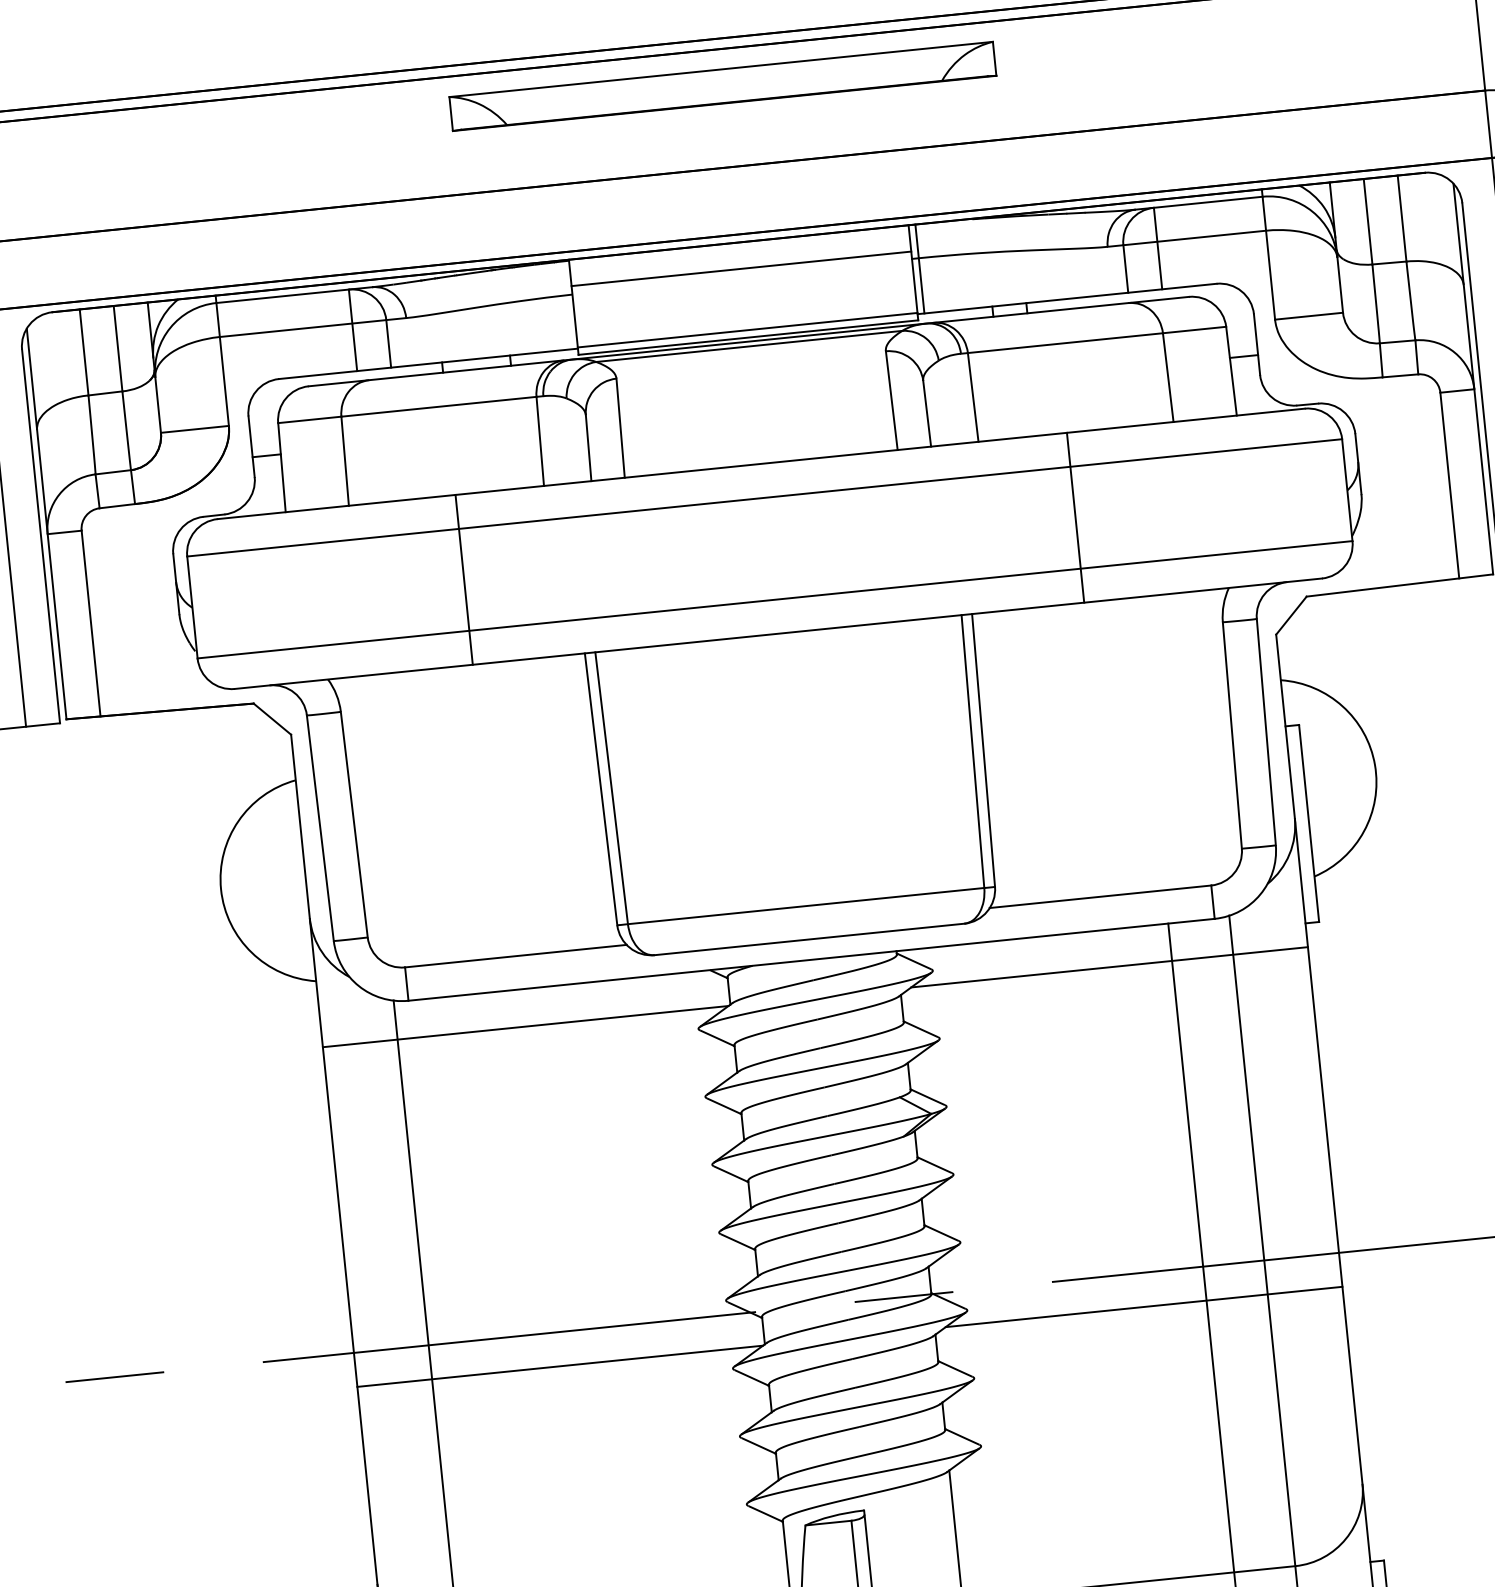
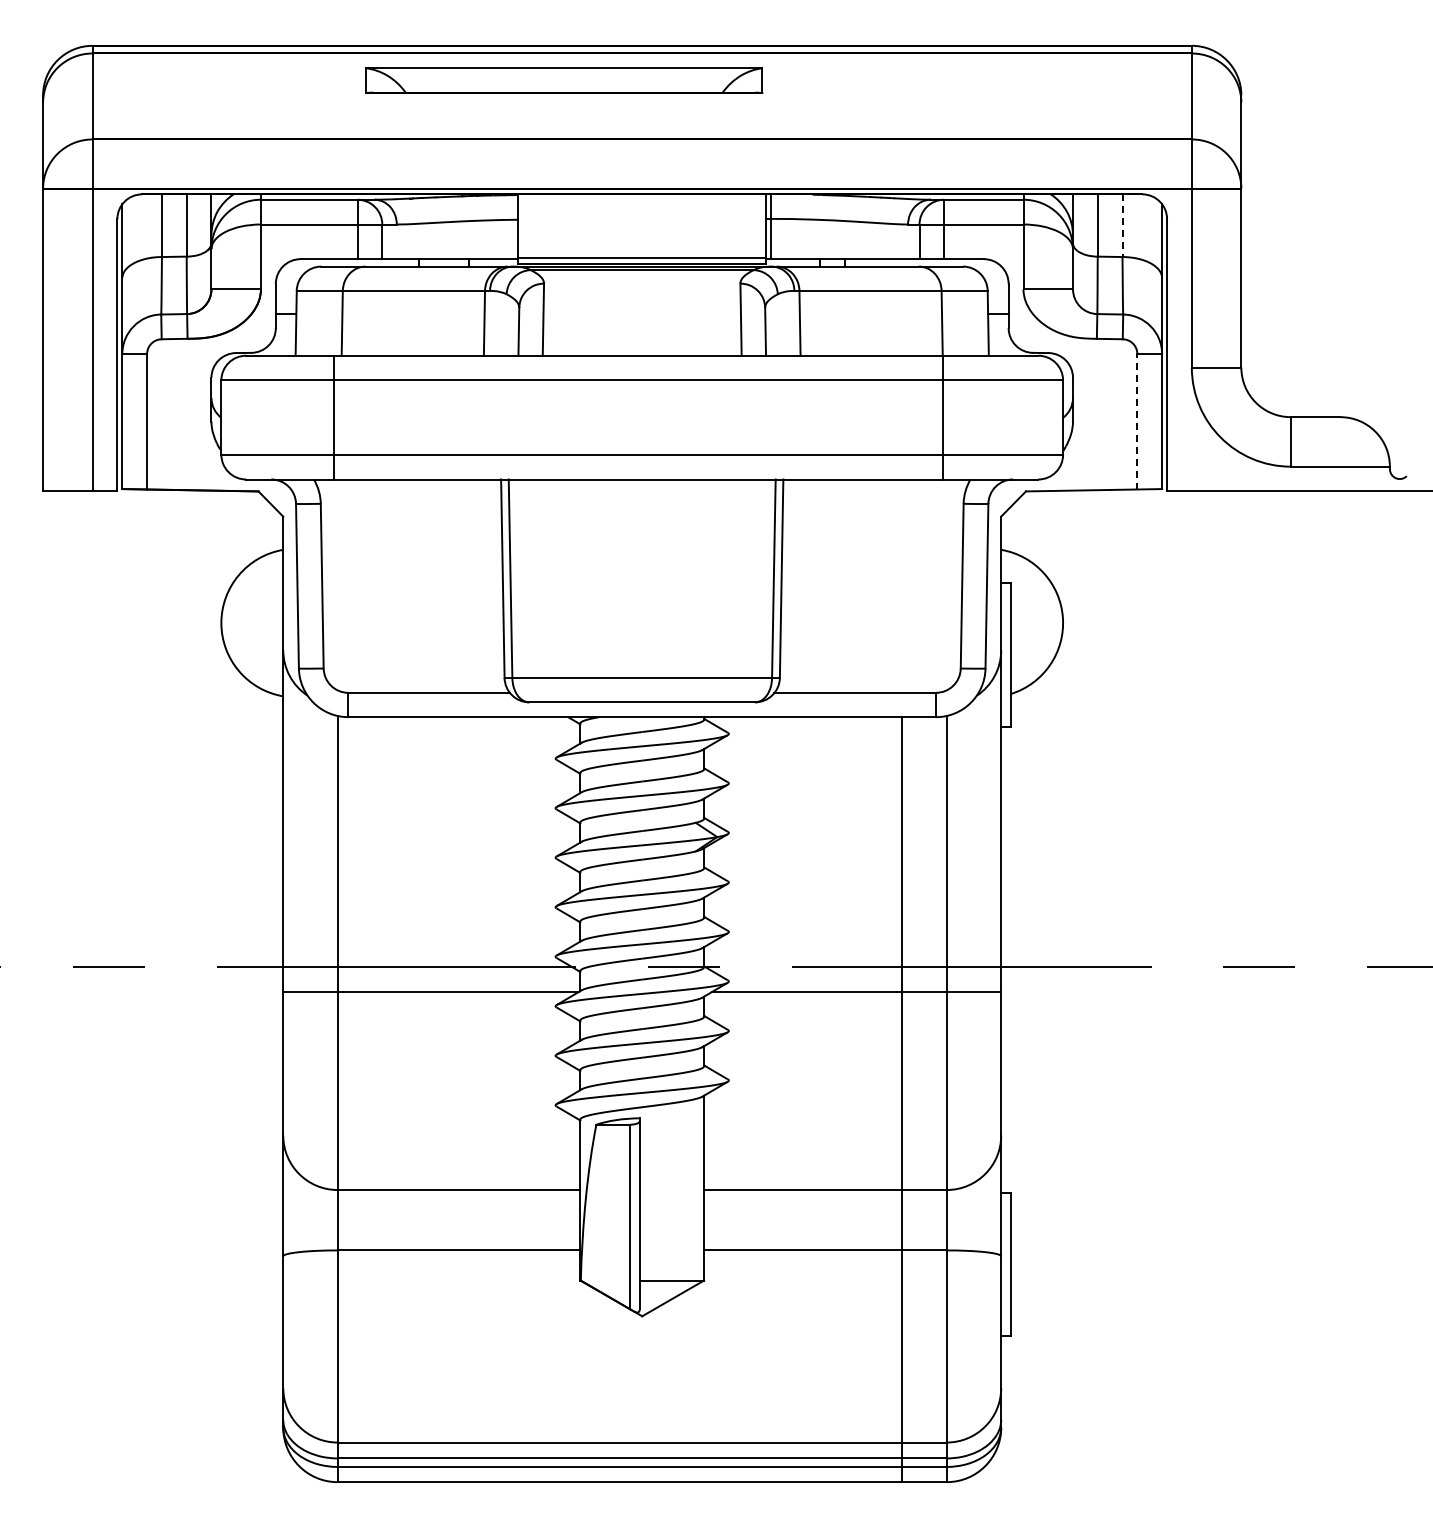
part: (723, 86) -> (564, 80), moved
line: (1402, 219) -> (1122, 226), solid -> dashed
line: (741, 268) -> (642, 213), removed
line: (1449, 485) -> (1137, 421), solid -> dashed
line: (1076, 517) -> (943, 417), moved
line: (464, 579) -> (334, 417), moved
line: (1109, 967) -> (856, 744), removed
line: (524, 1026) -> (430, 744), removed

